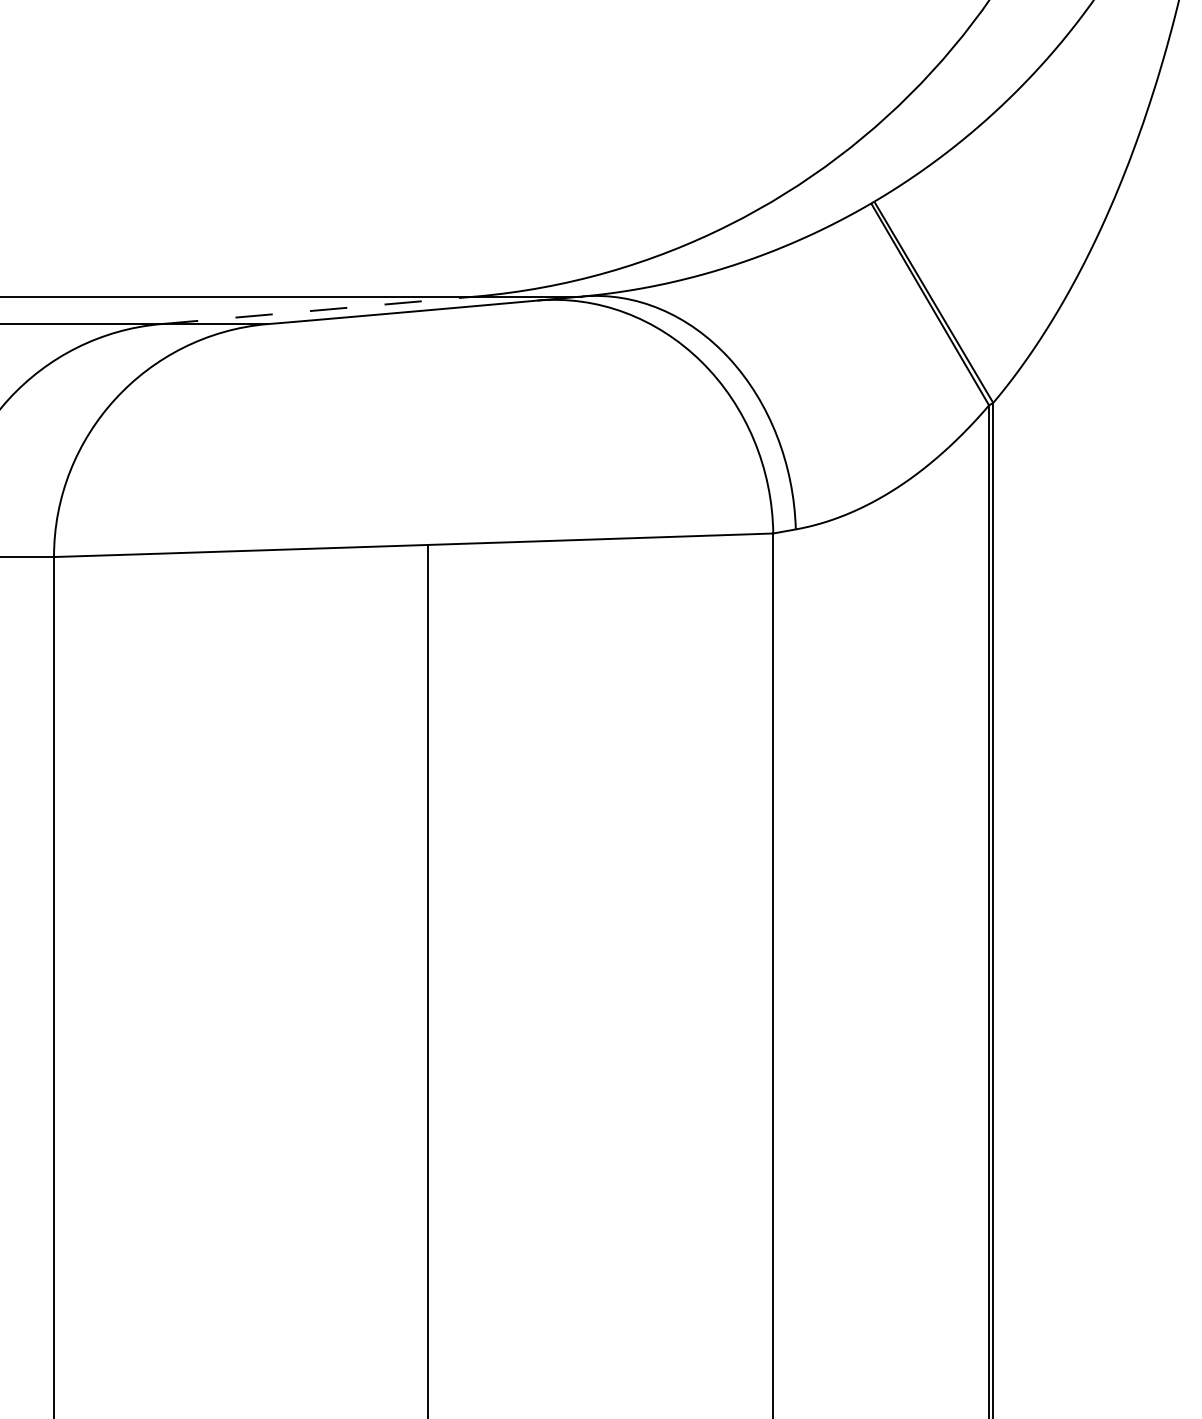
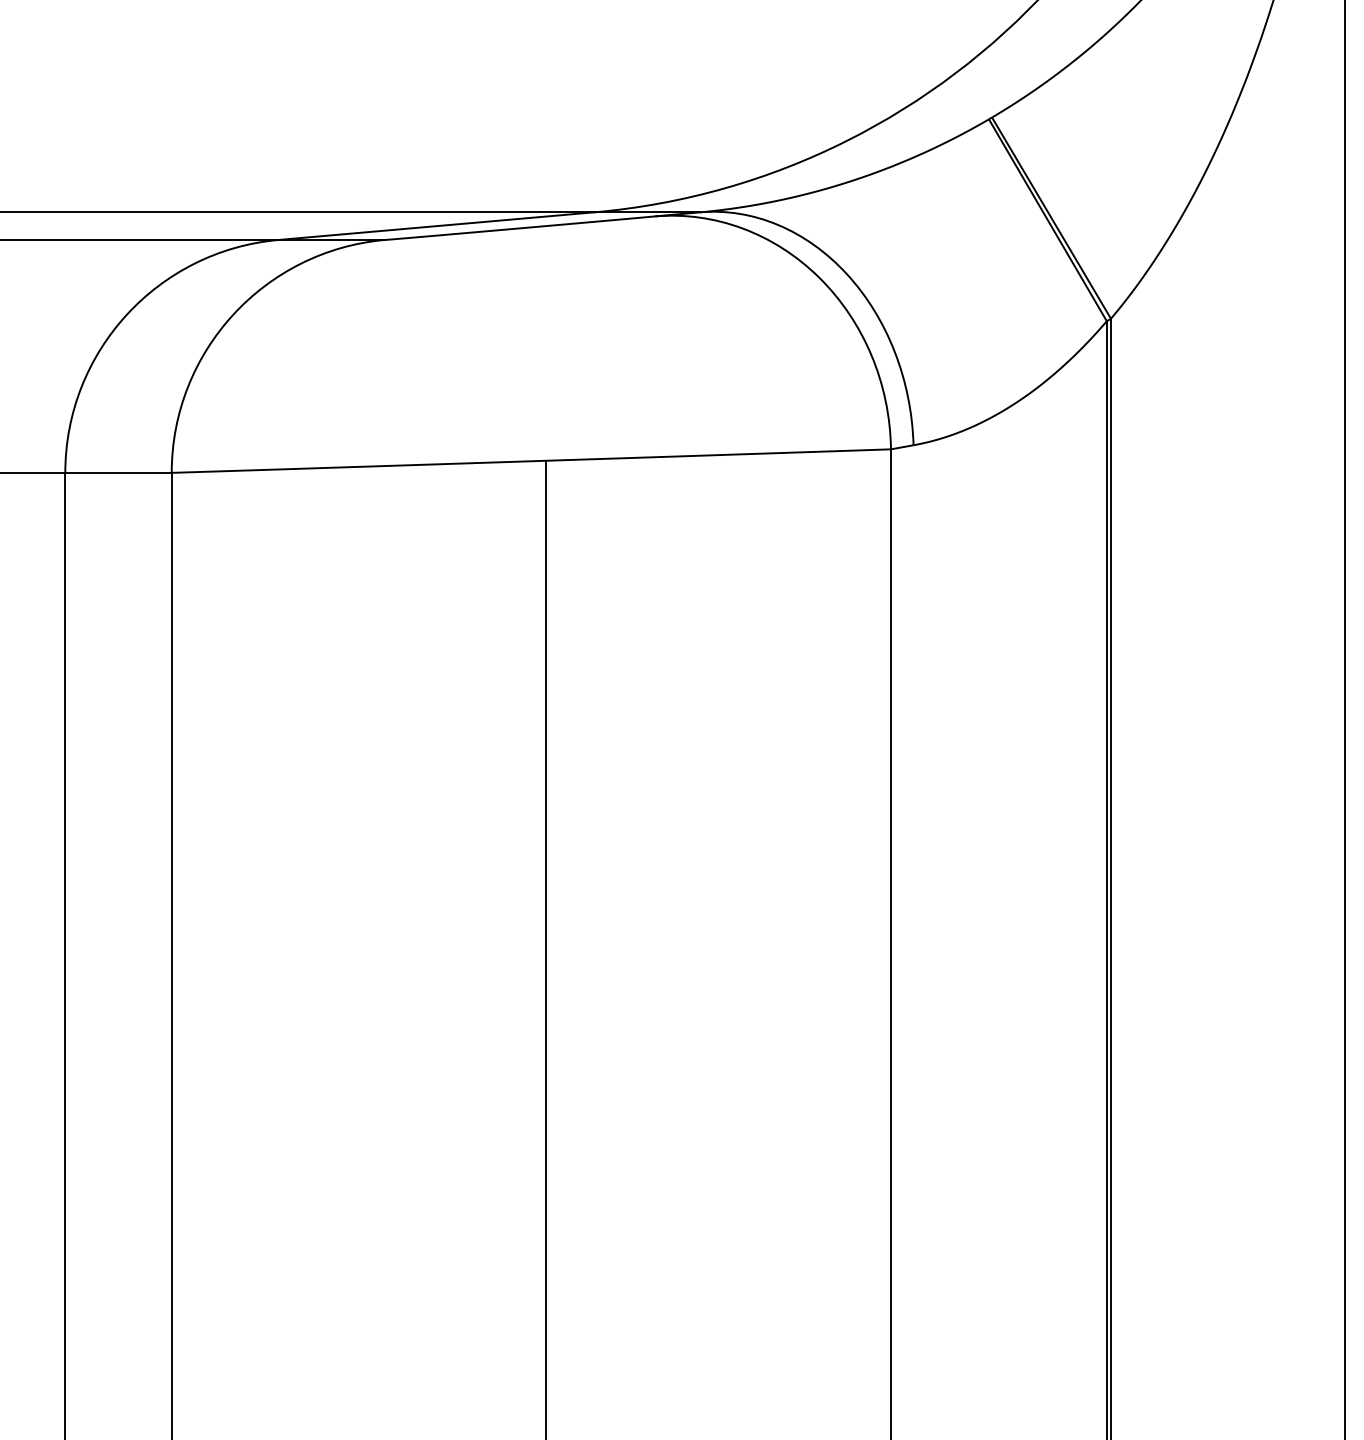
line: (318, 310) -> (436, 226), dashed -> solid

